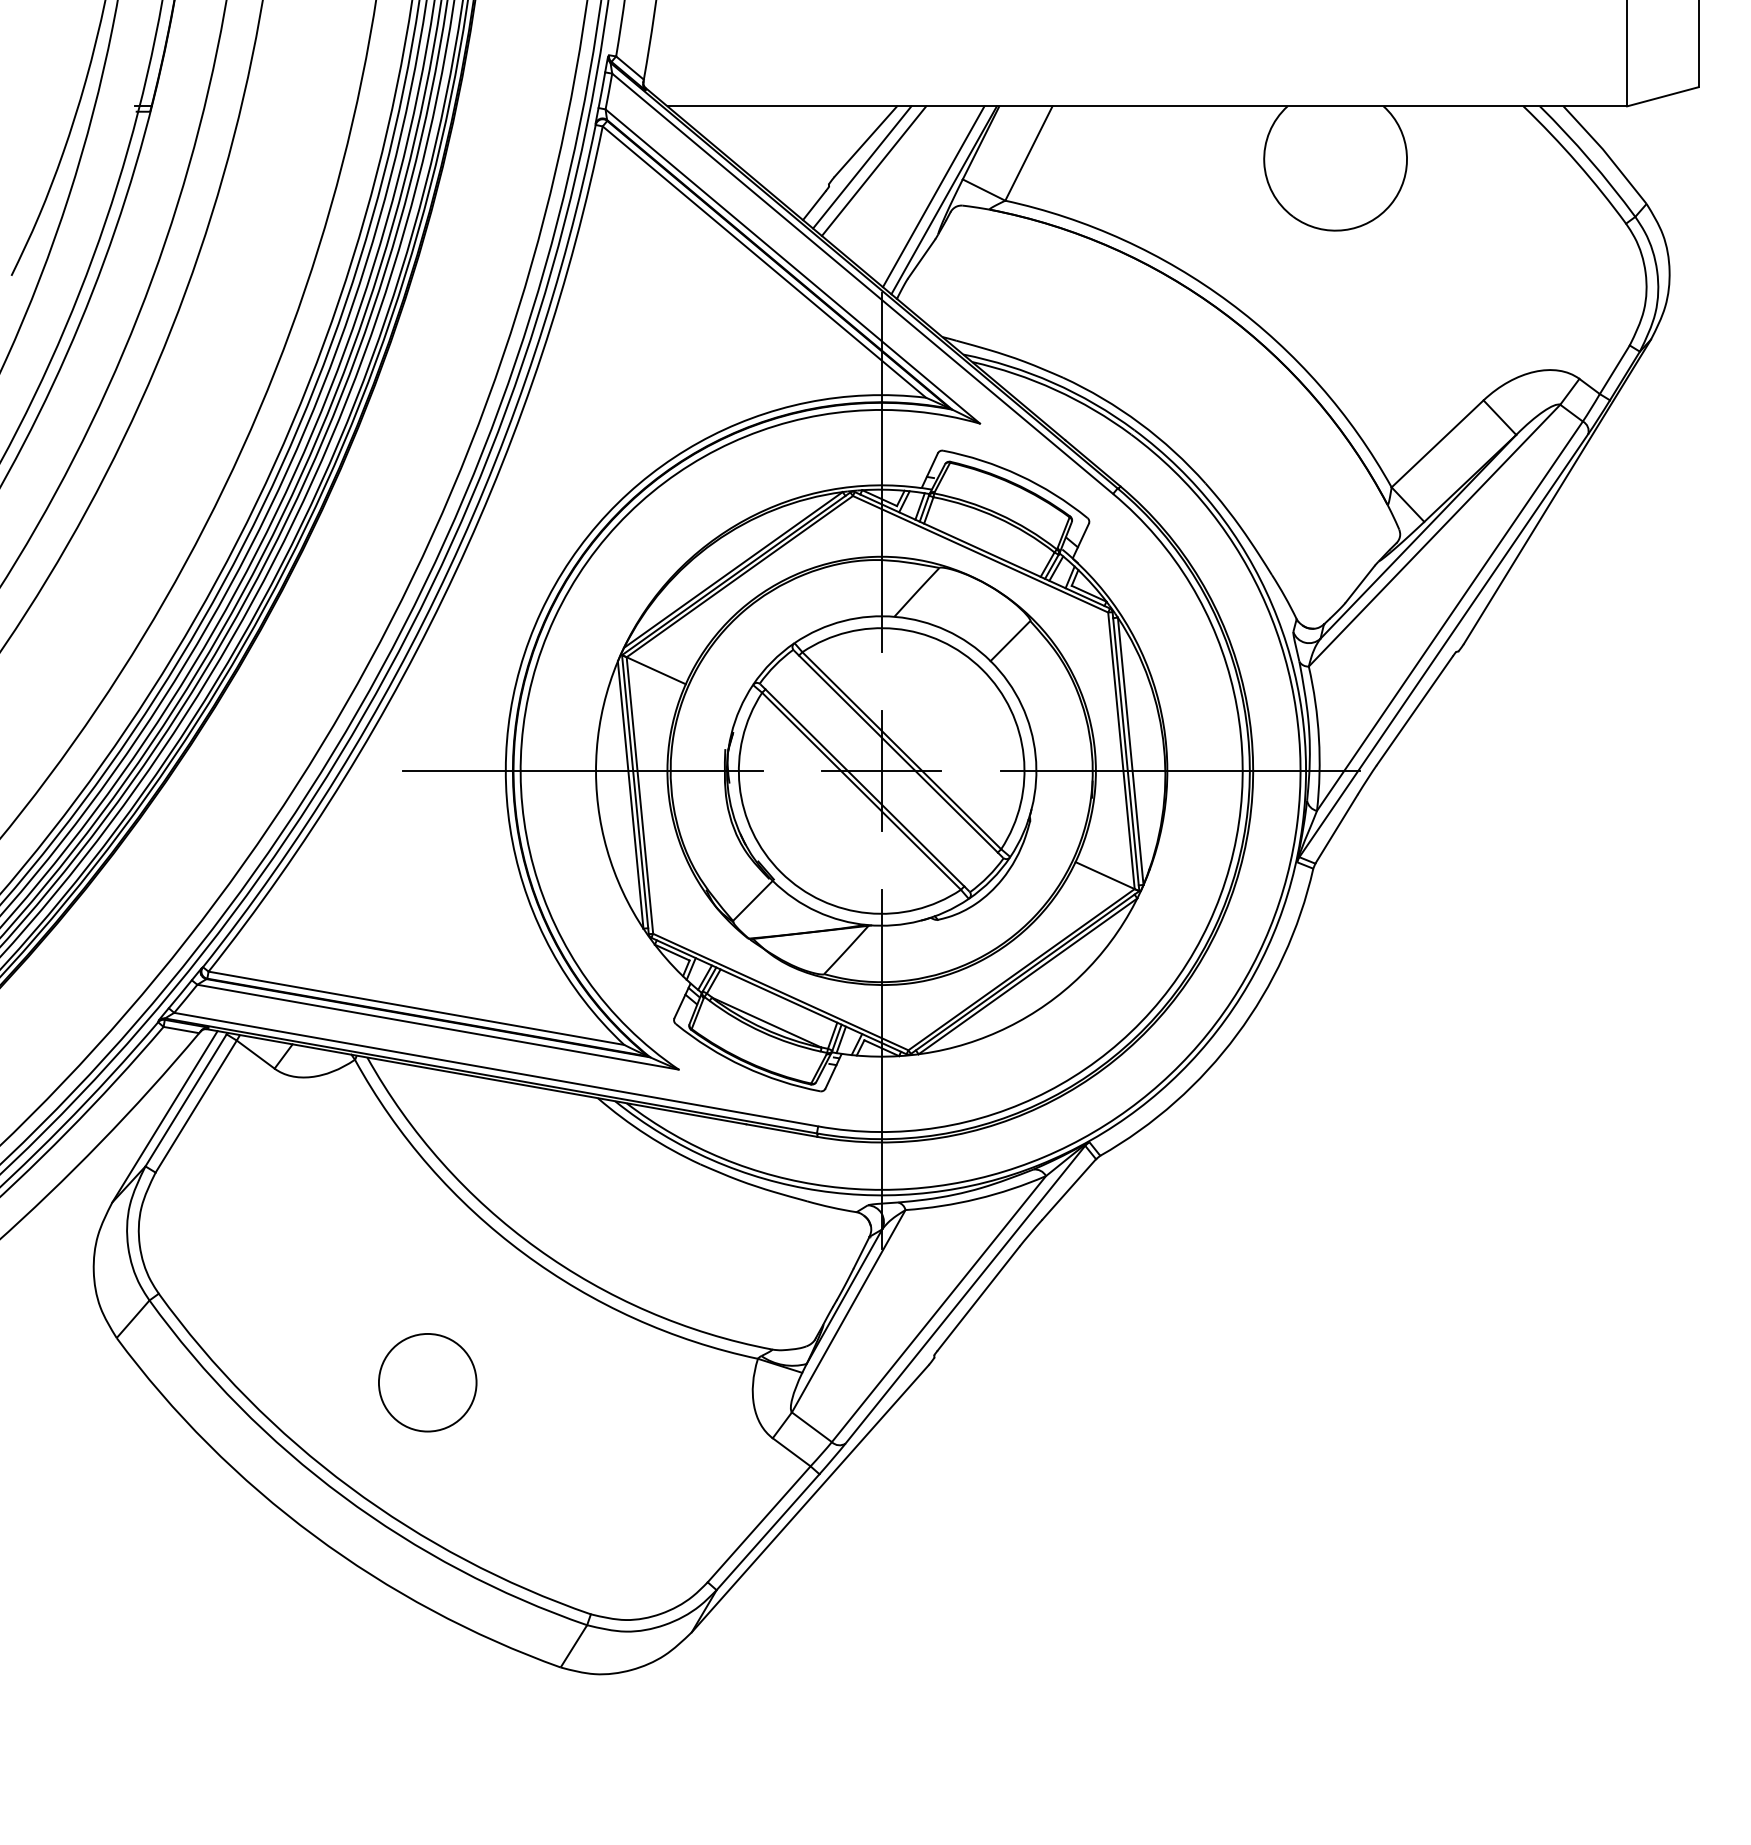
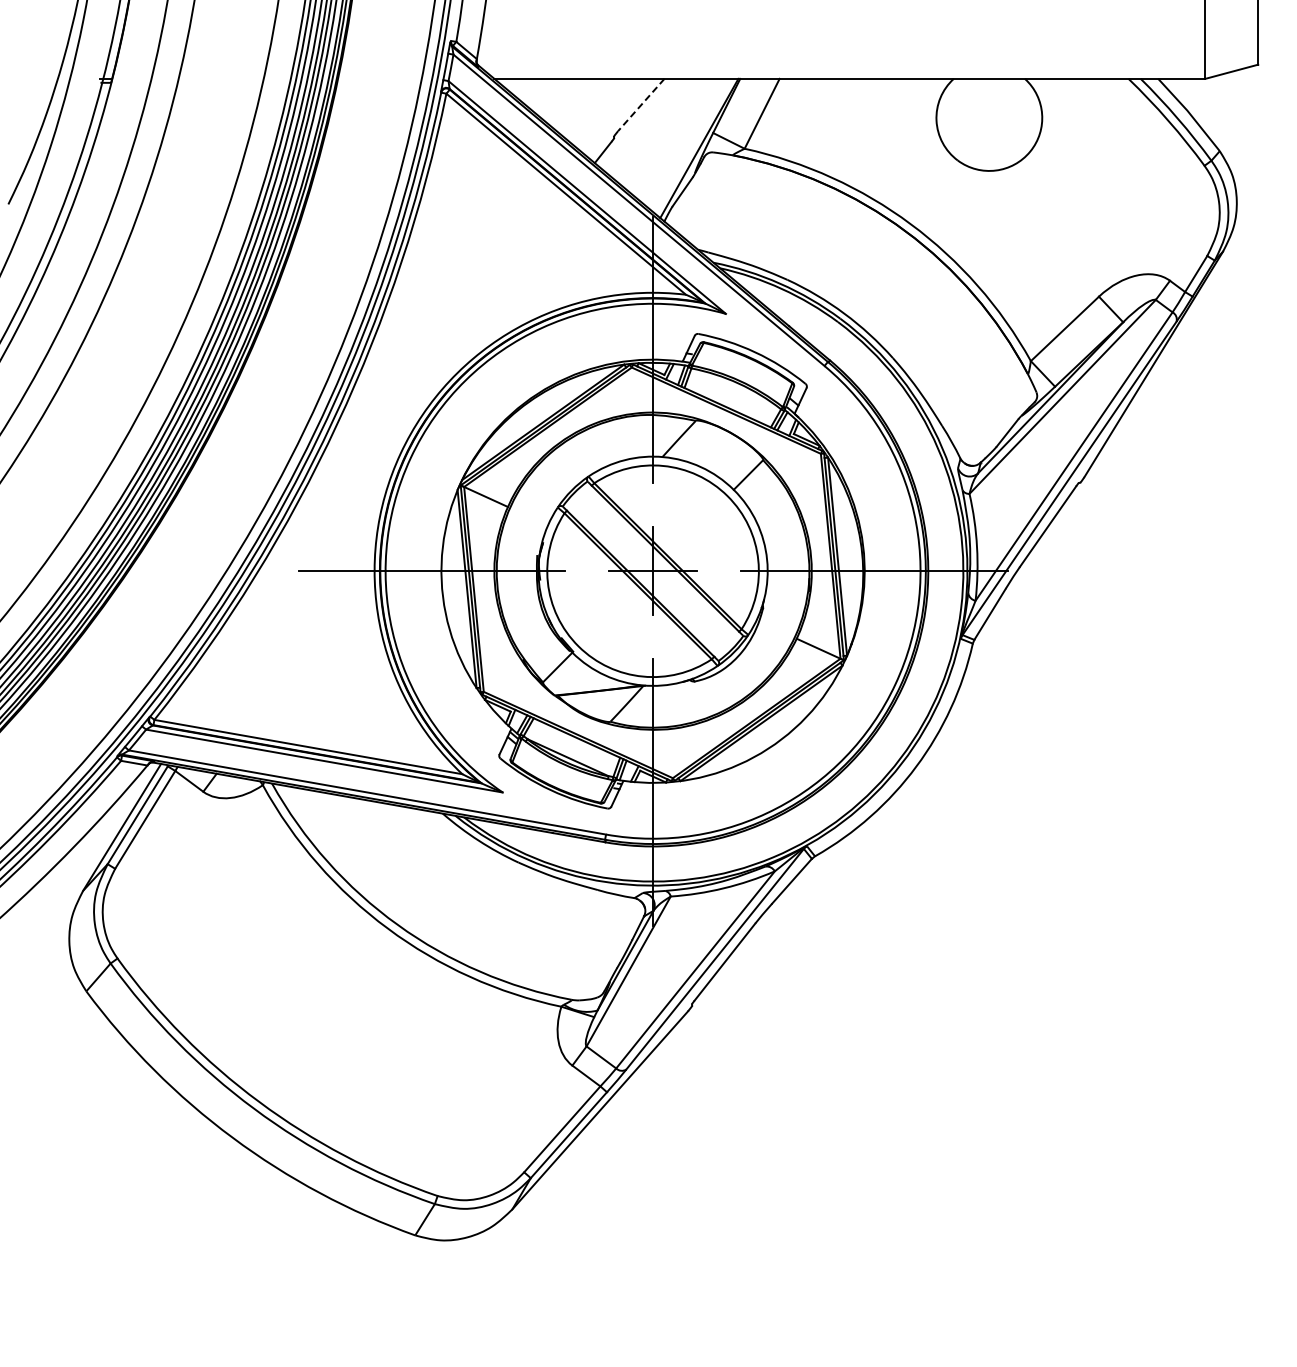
line: (866, 142) -> (641, 105), solid -> dashed
line: (862, 166) -> (638, 123), removed
line: (874, 170) -> (647, 126), removed
line: (933, 196) -> (691, 145), removed
circle: (427, 1382) -> (316, 1024), removed

